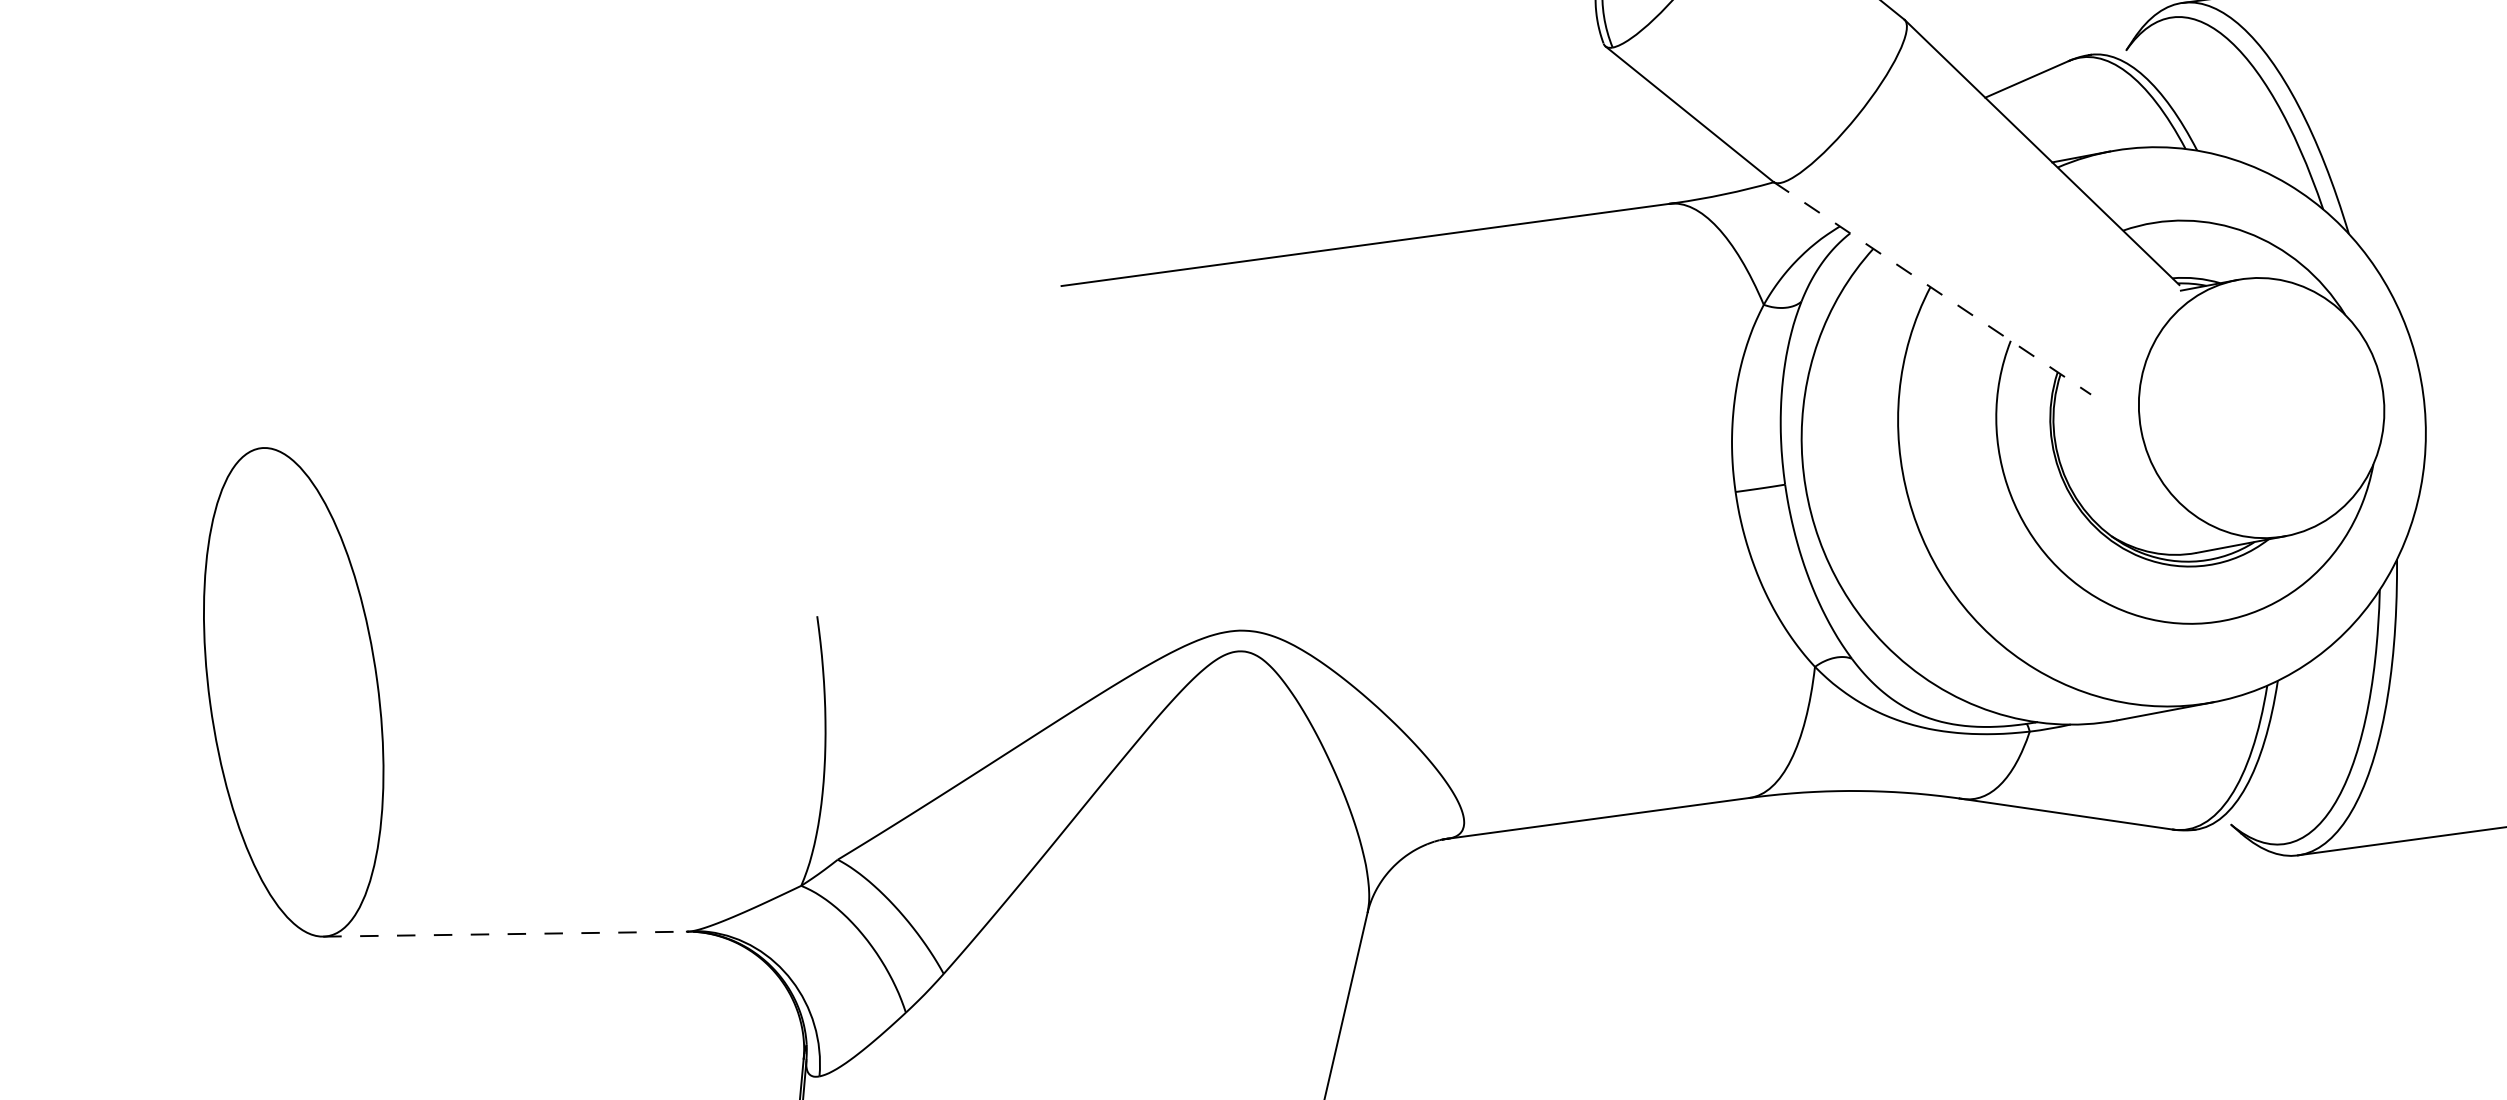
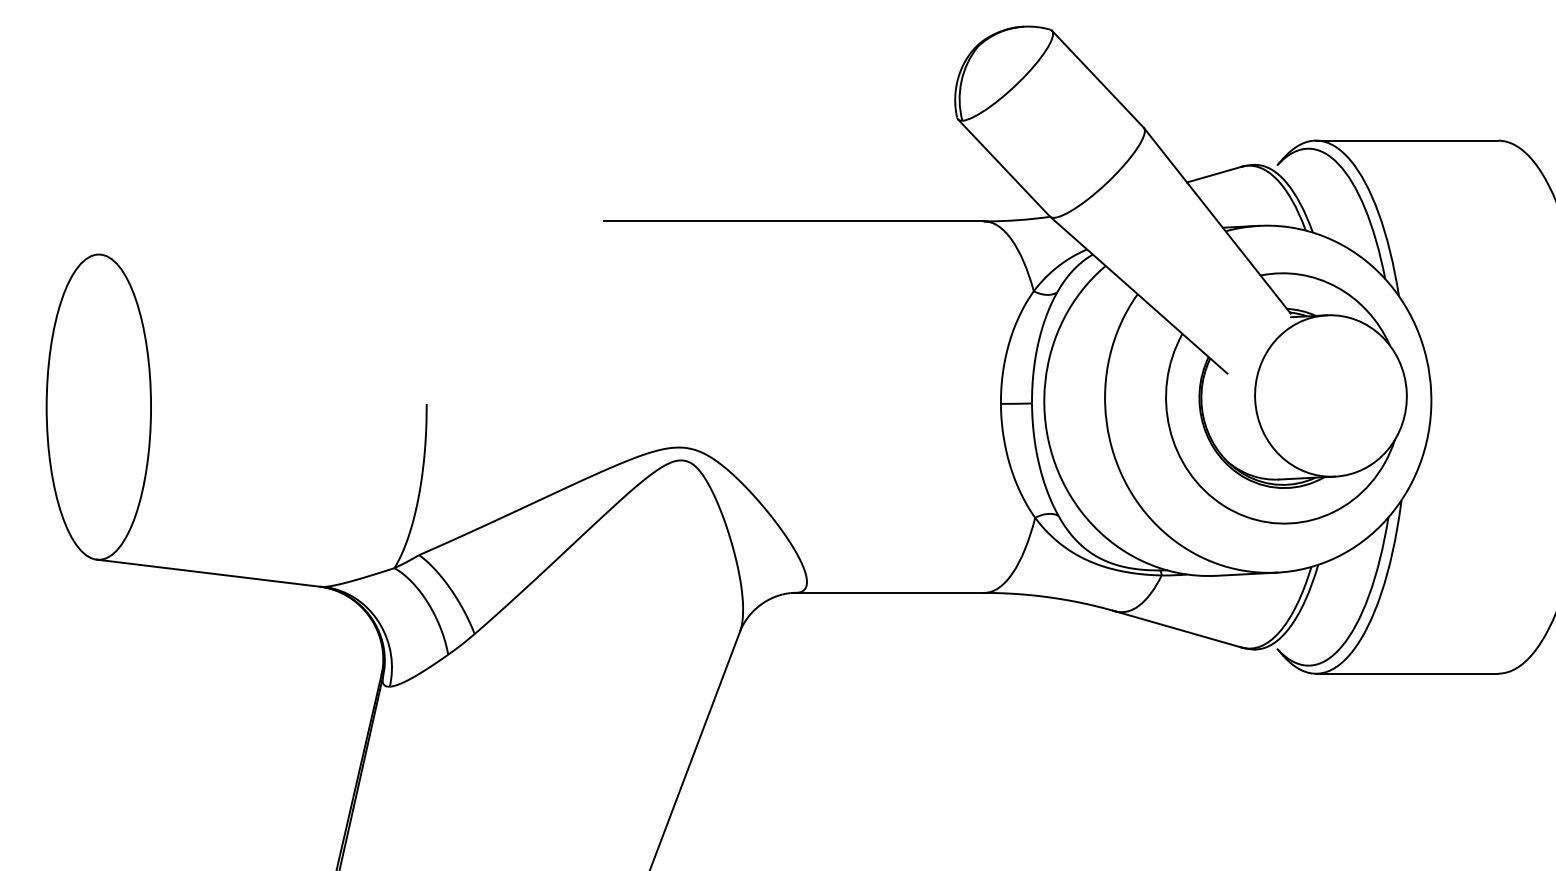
line: (1933, 288) -> (1139, 295), dashed -> solid
line: (506, 934) -> (209, 573), dashed -> solid

